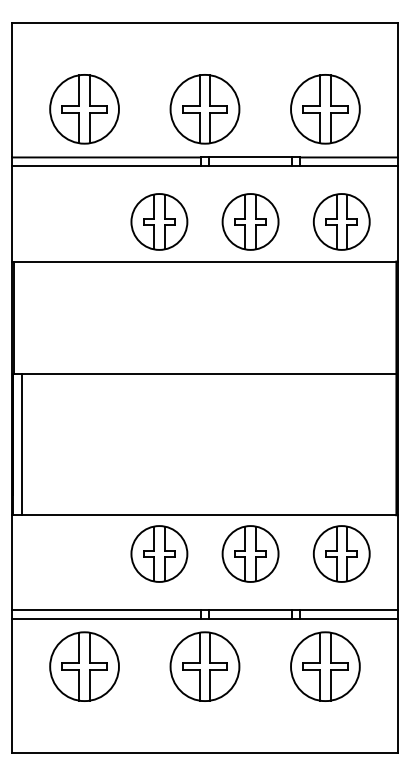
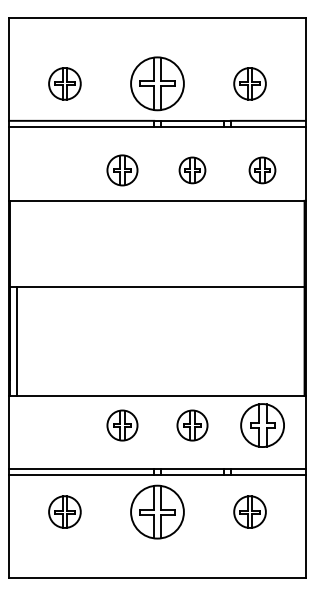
part: (84, 109) -> (64, 84), size x0.6
part: (325, 109) -> (250, 84), size x0.6
part: (159, 221) -> (122, 170), size x0.7
part: (250, 221) -> (192, 170), size x0.6
part: (341, 221) -> (262, 170), size x0.6
part: (159, 553) -> (122, 425), size x0.7
part: (250, 553) -> (192, 425), size x0.7
part: (84, 666) -> (64, 511), size x0.6
part: (325, 666) -> (250, 511), size x0.6

